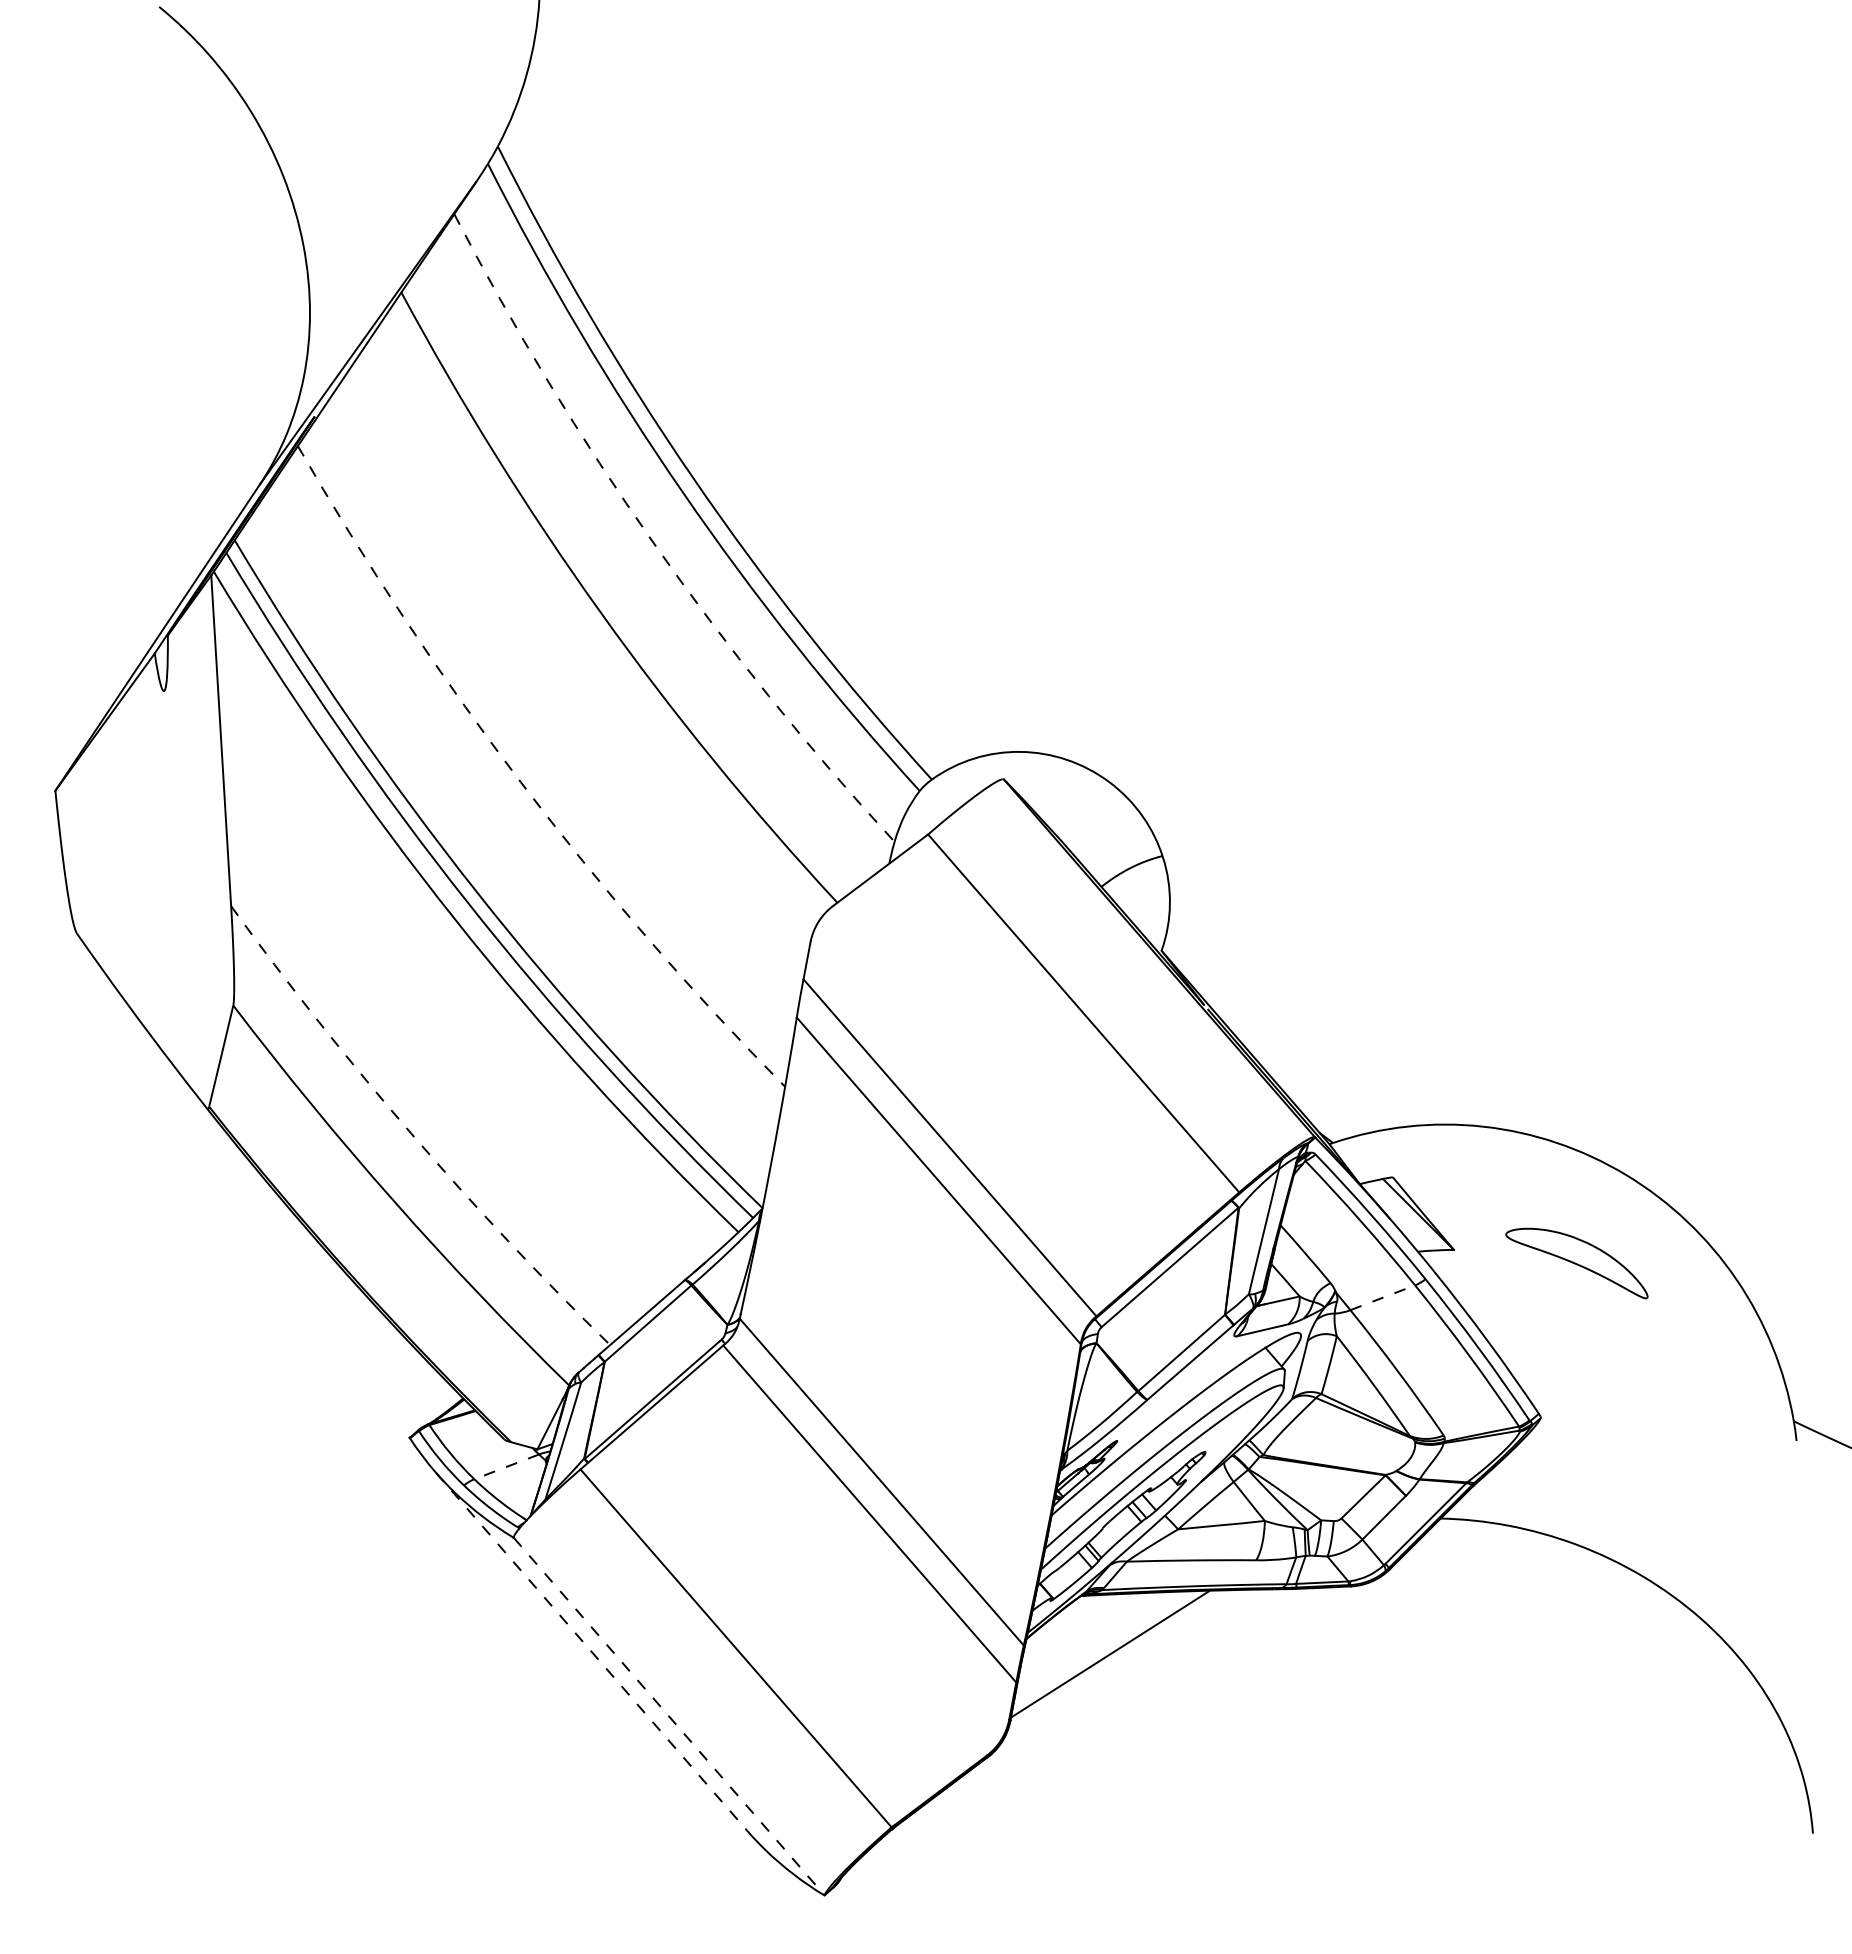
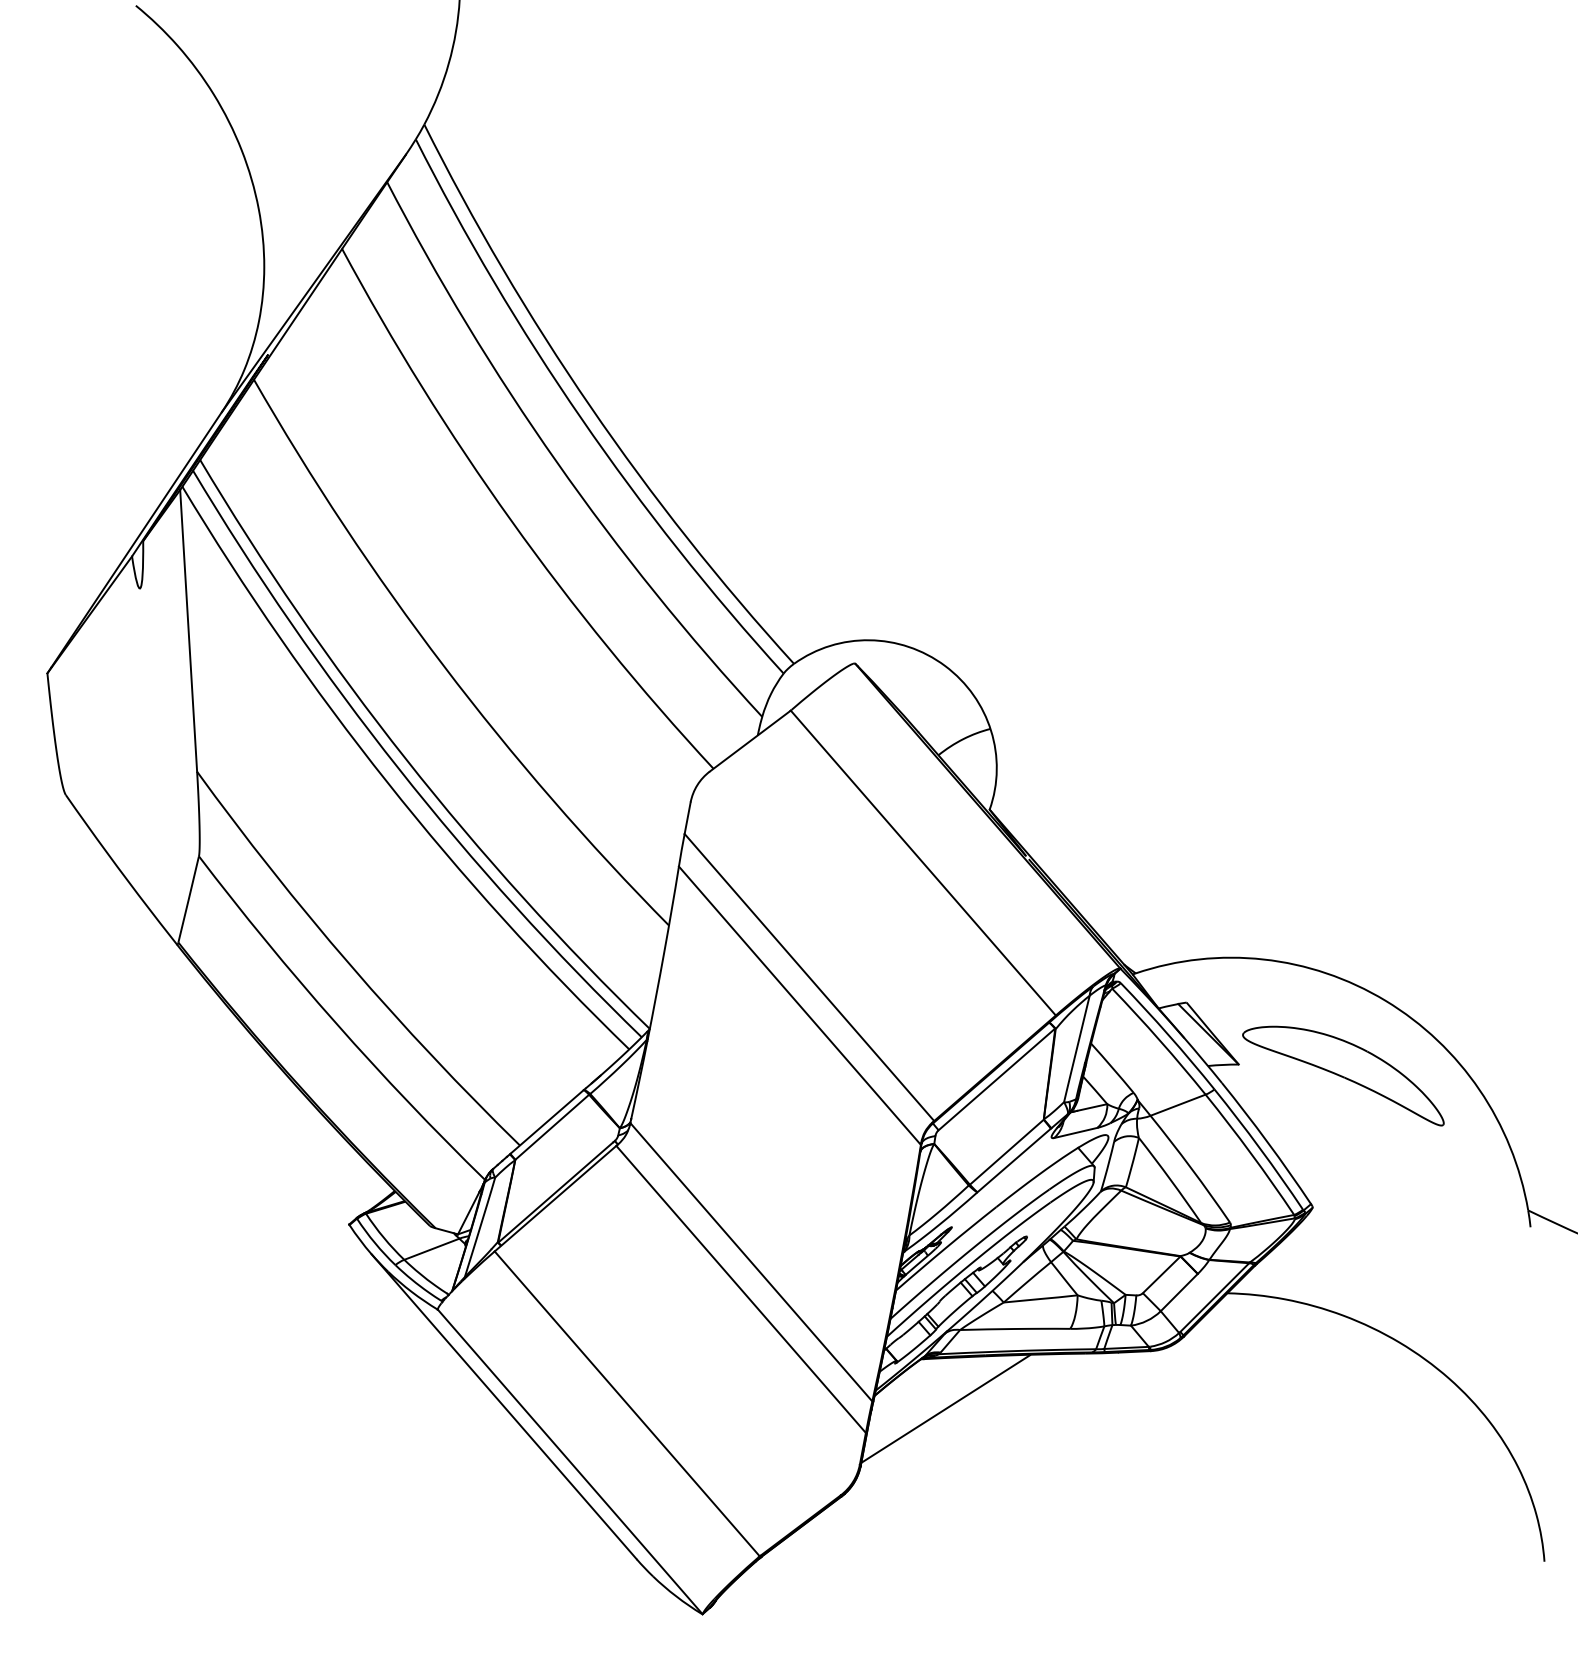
arc: (653, 542) -> (556, 461), dashed -> solid
arc: (520, 782) -> (443, 666), dashed -> solid
arc: (411, 1133) -> (350, 965), dashed -> solid
part: (1576, 1263) -> (1343, 1076), size x1.67
line: (1382, 1297) -> (1177, 1105), dashed -> solid
line: (506, 1466) -> (431, 1248), dashed -> solid
line: (591, 1652) -> (504, 1407), dashed -> solid
line: (669, 1716) -> (570, 1461), dashed -> solid

